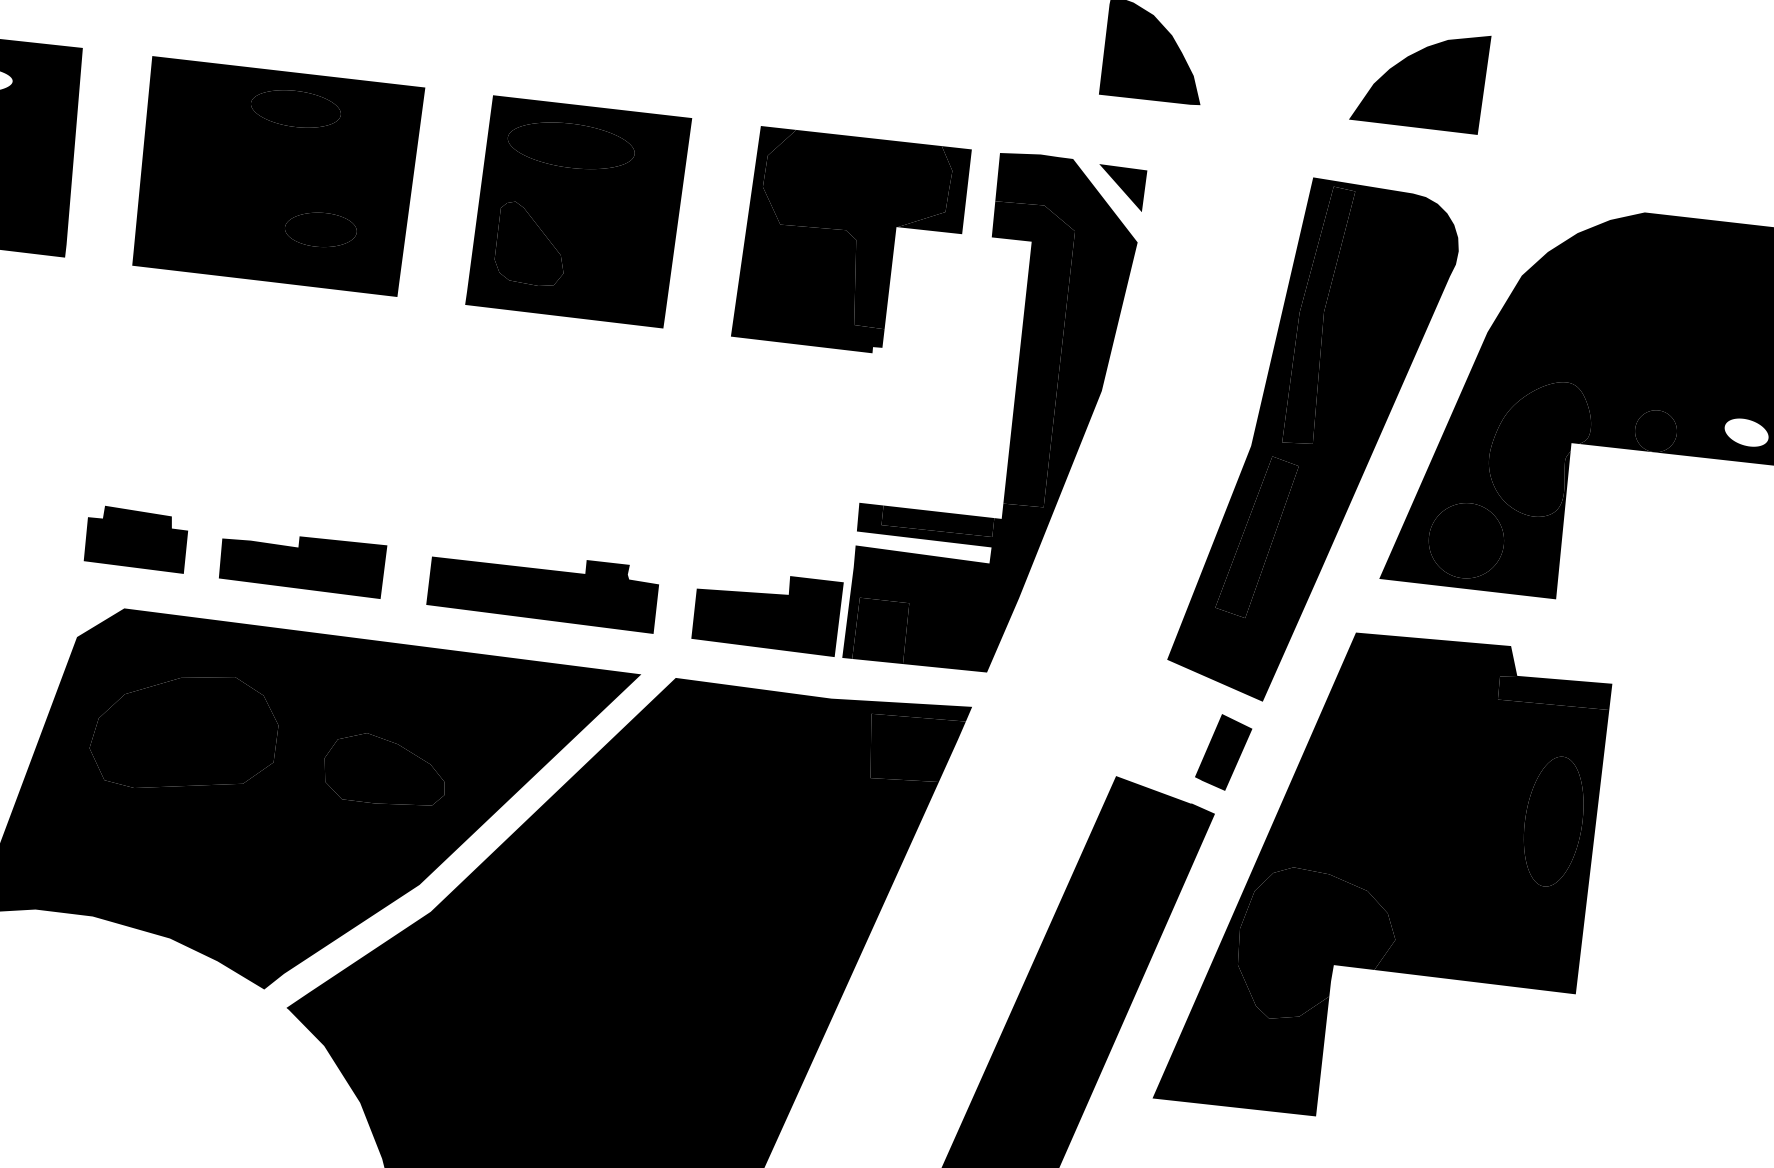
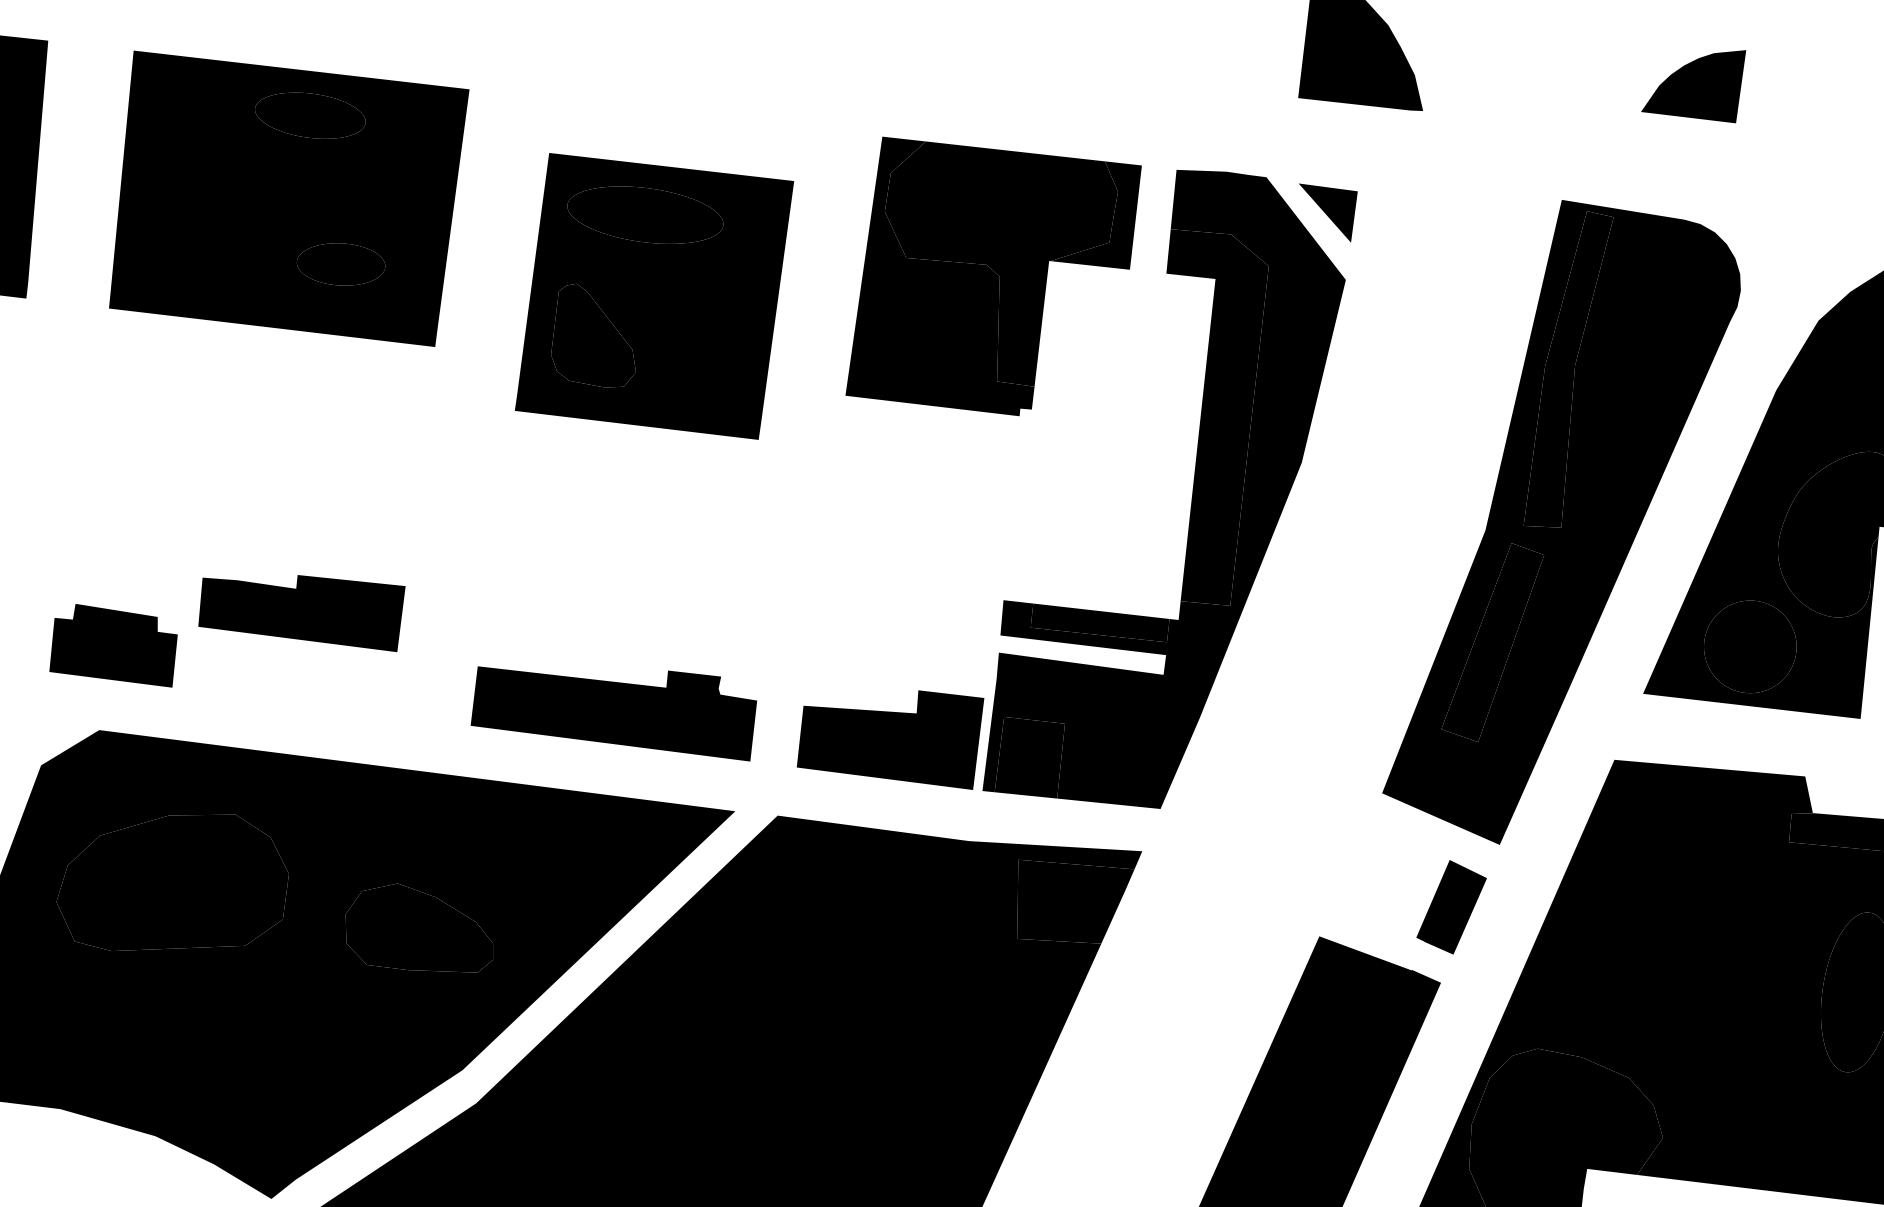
part: (1420, 85) -> (1693, 86), size x0.6
part: (578, 211) -> (654, 295), moved
part: (303, 567) -> (302, 613), moved

